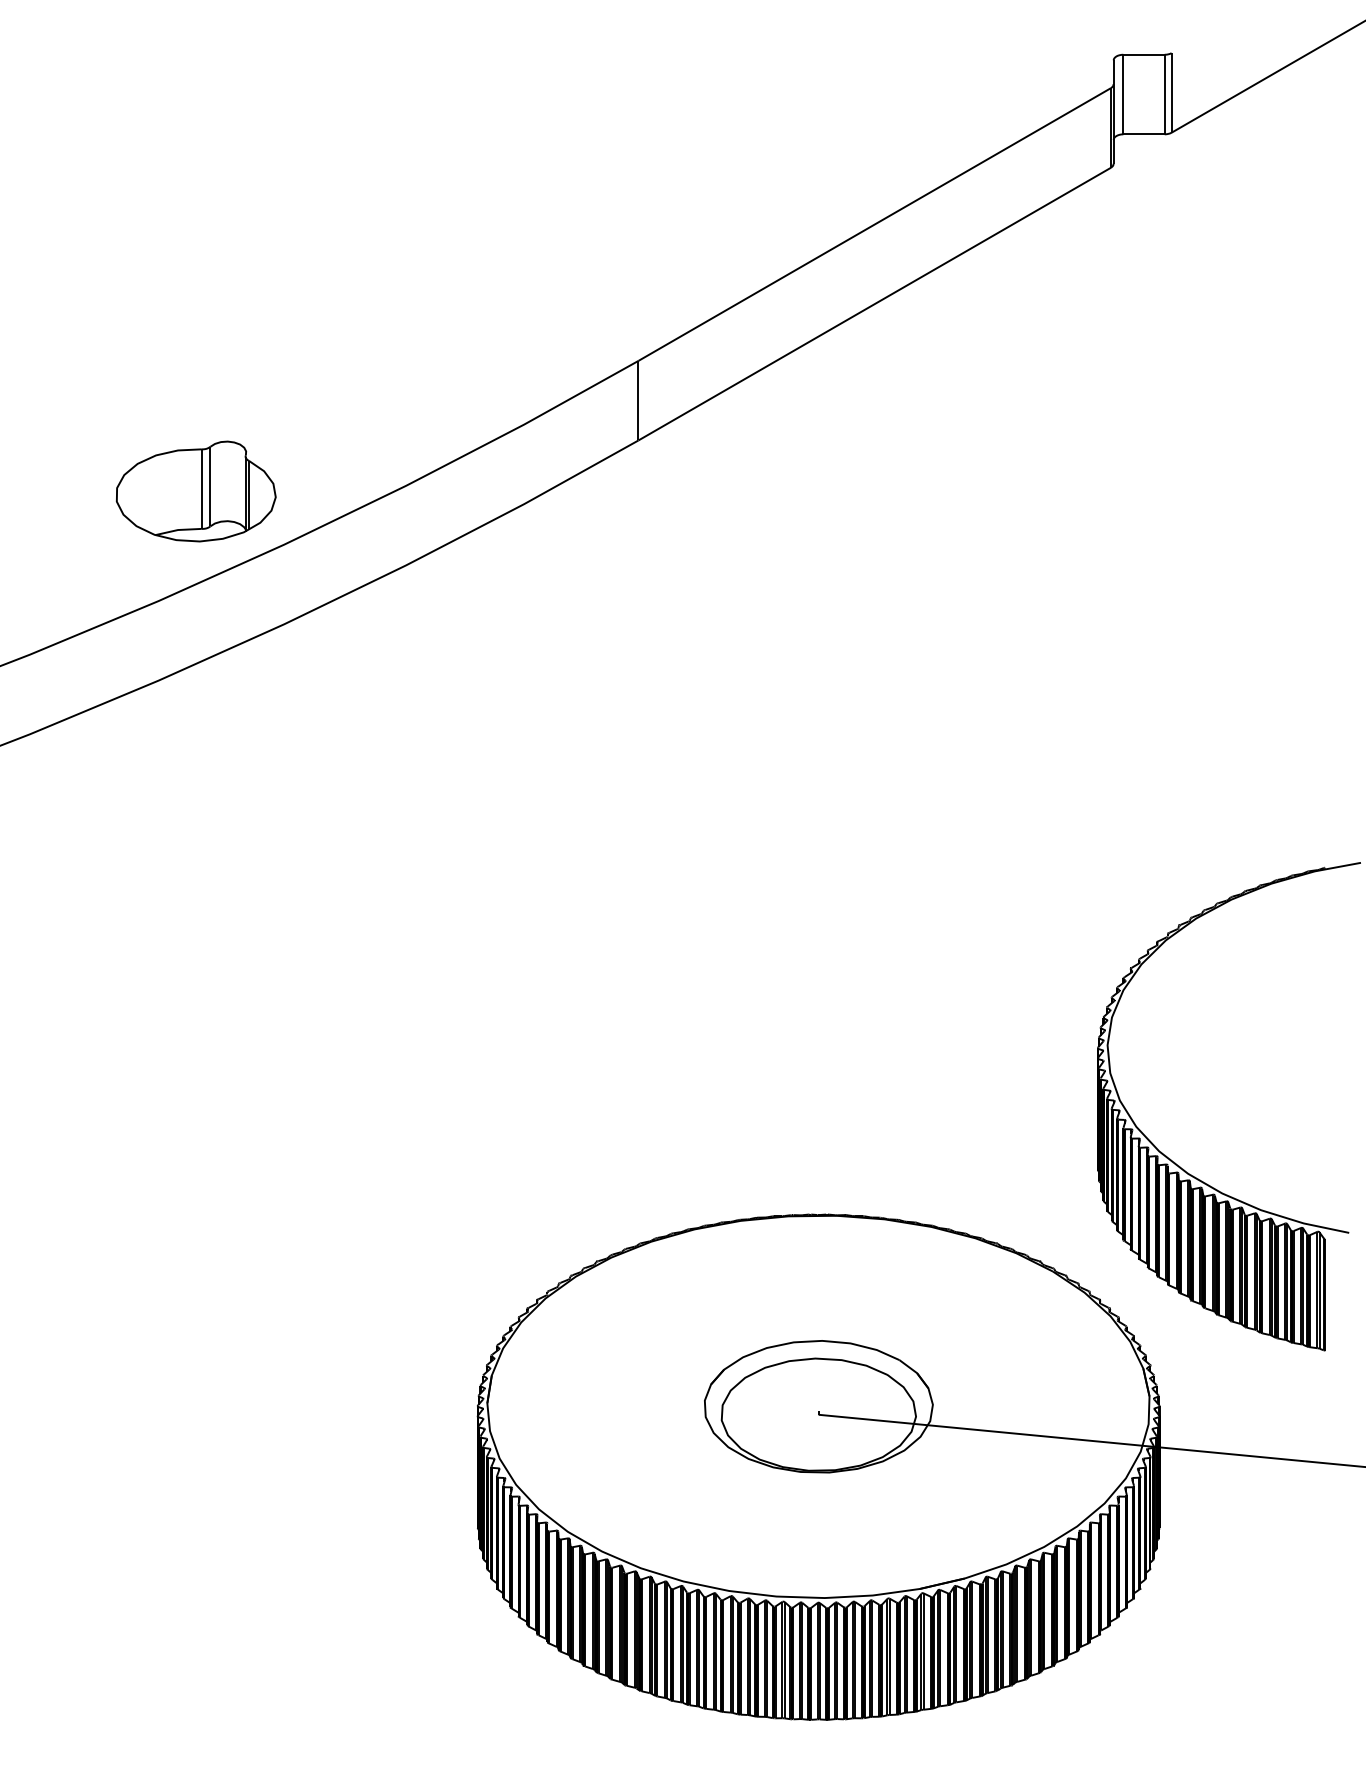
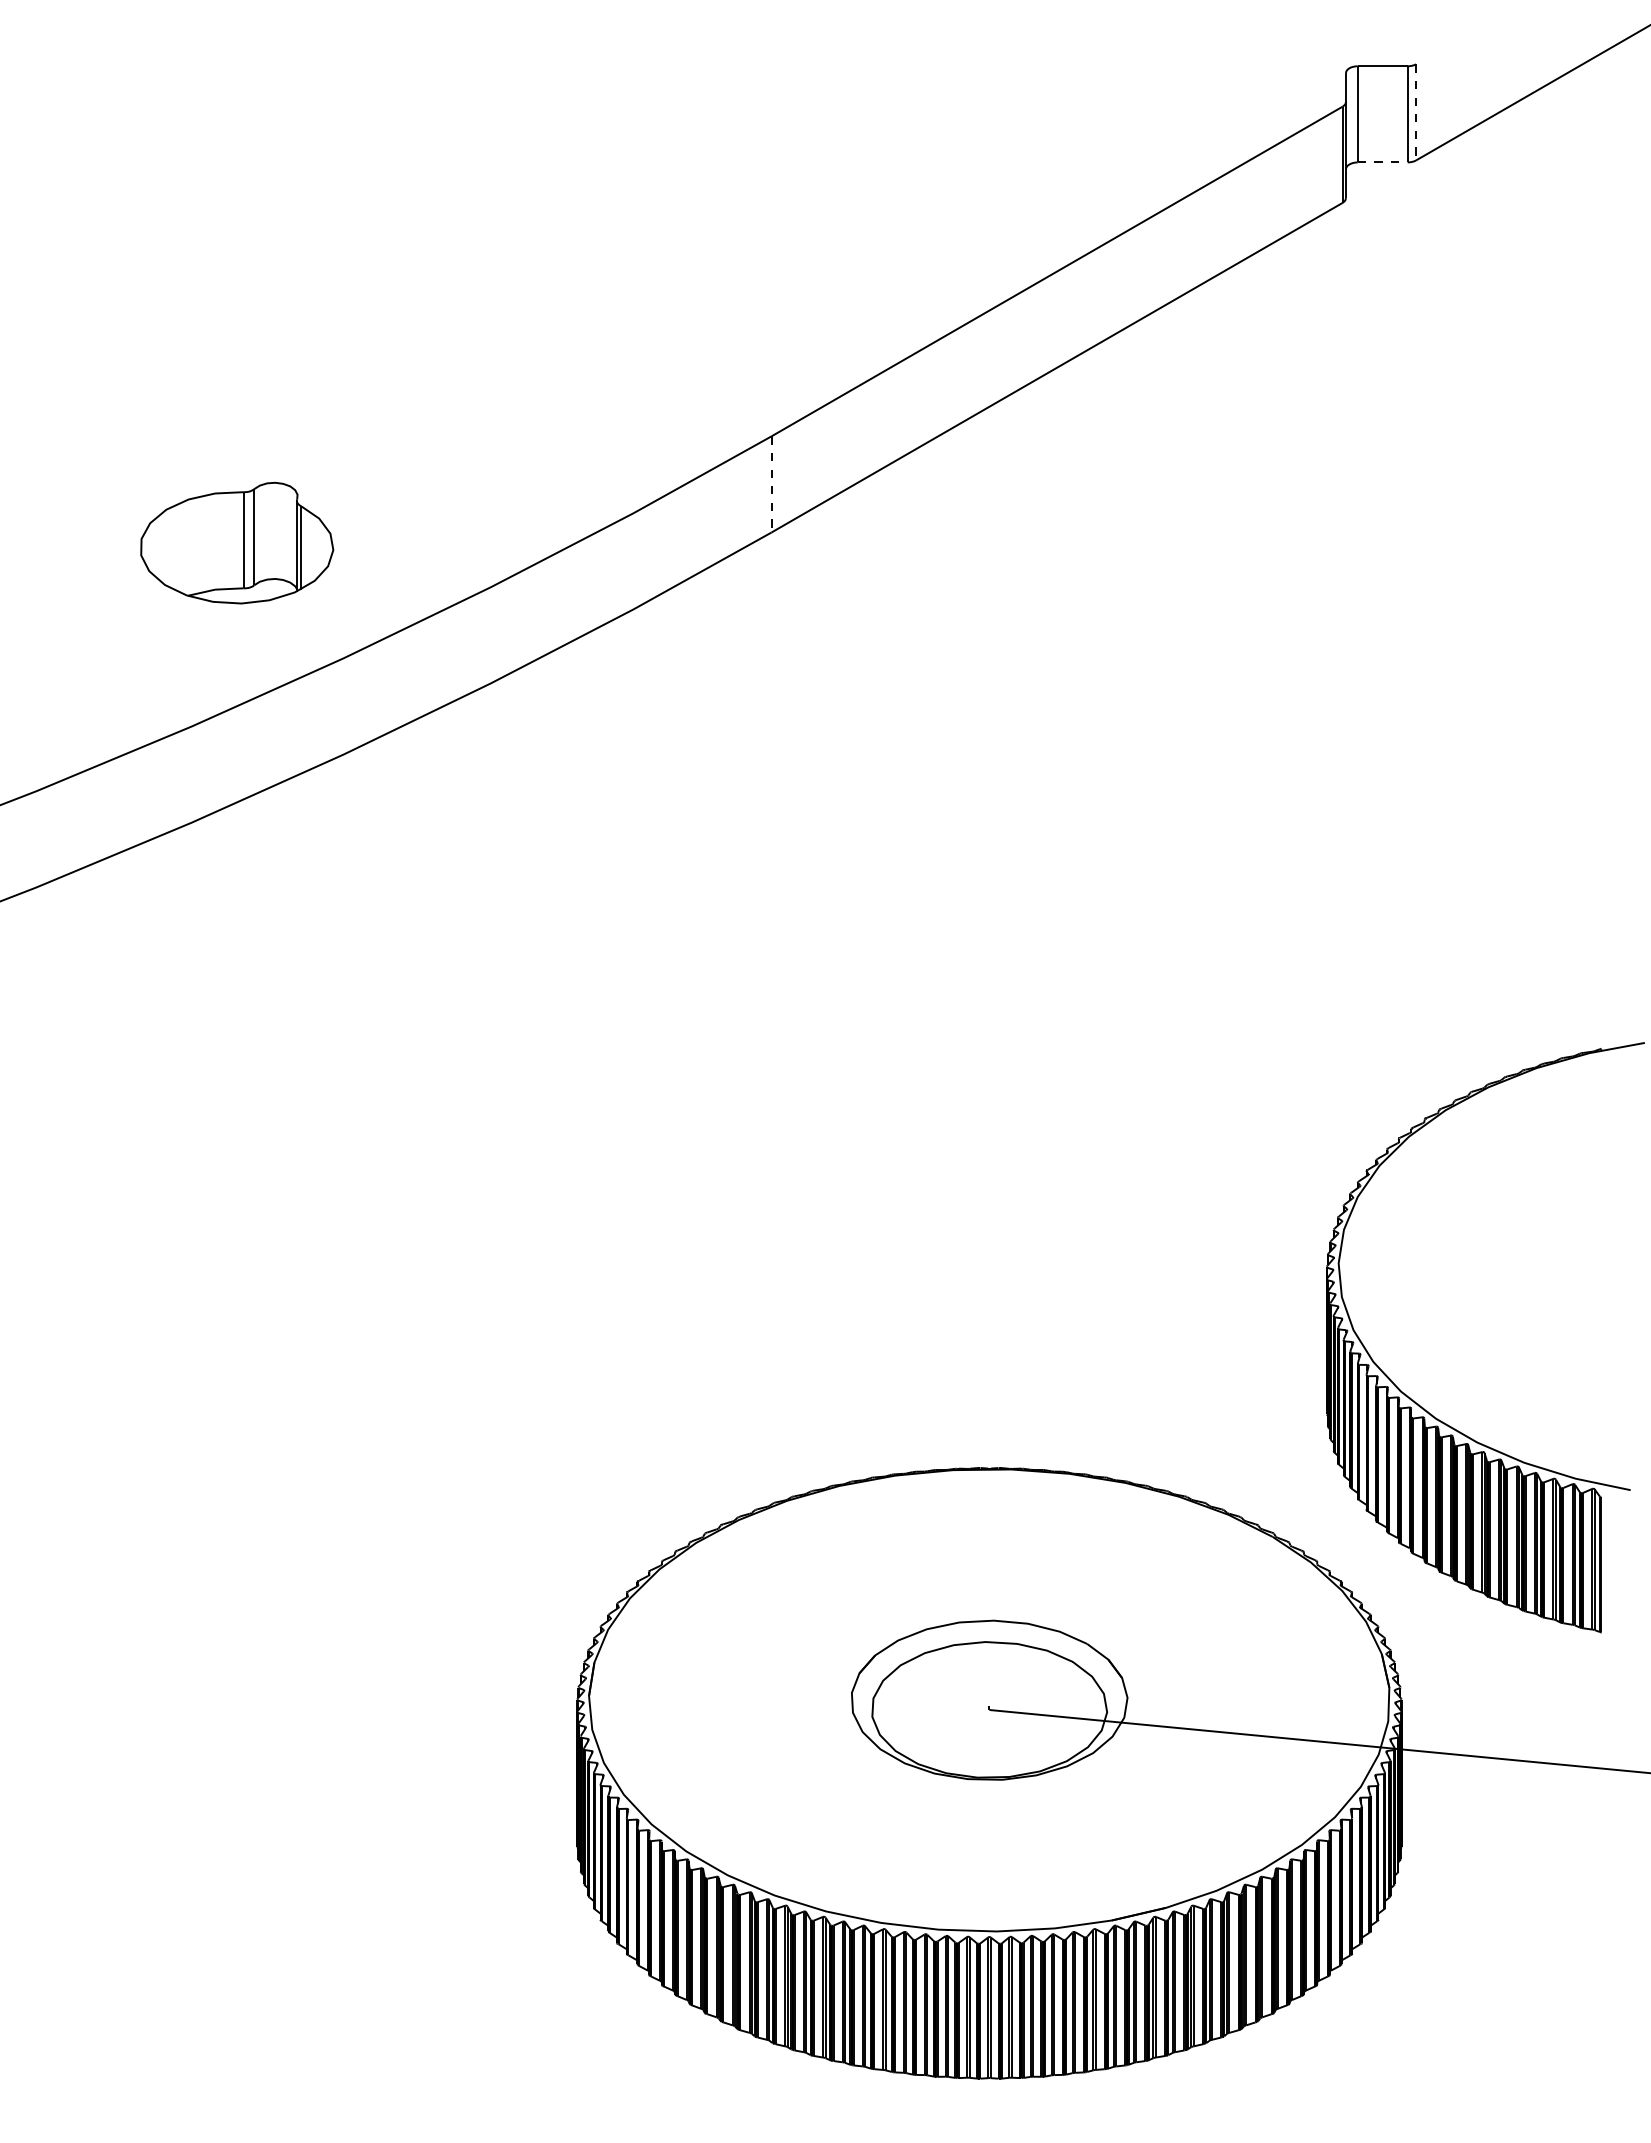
line: (1171, 93) -> (1416, 112), solid -> dashed
line: (1143, 134) -> (1382, 162), solid -> dashed
line: (638, 400) -> (771, 484), solid -> dashed
part: (196, 491) -> (237, 542), moved

